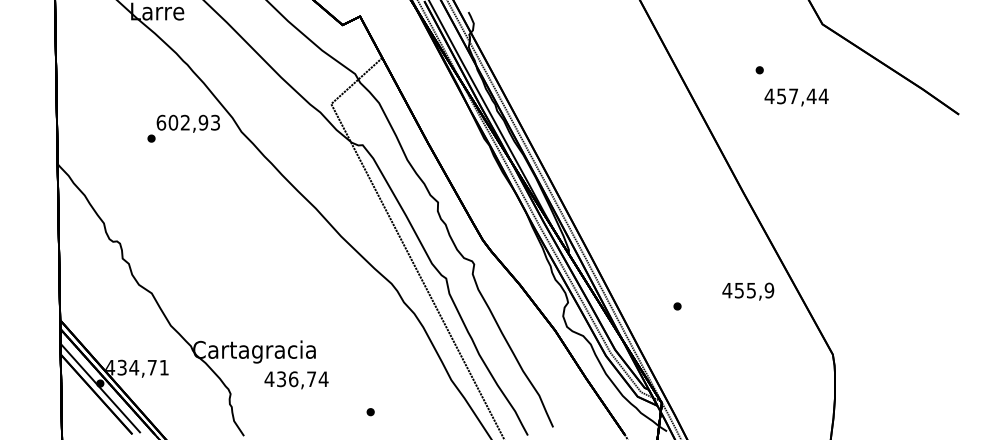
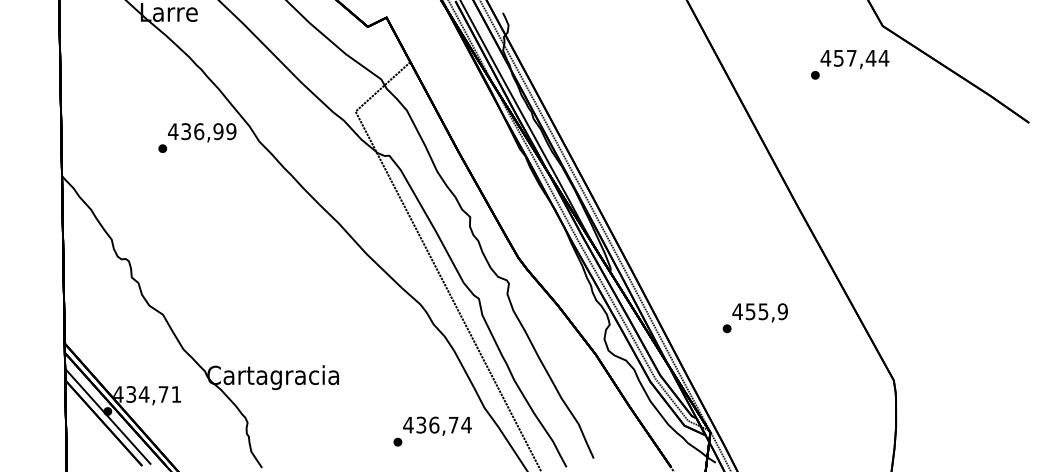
text: (796, 97) -> (854, 59), moved
text: (188, 122) -> (202, 131), 602,93 -> 436,99
text: (748, 291) -> (760, 312), moved
text: (296, 380) -> (437, 426), moved

